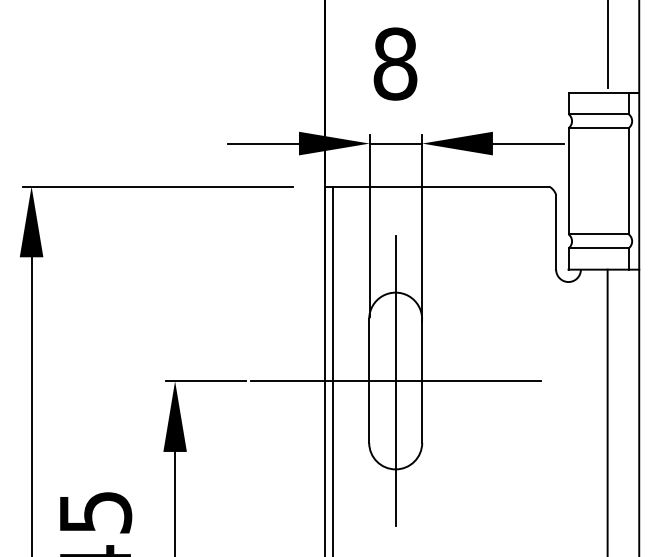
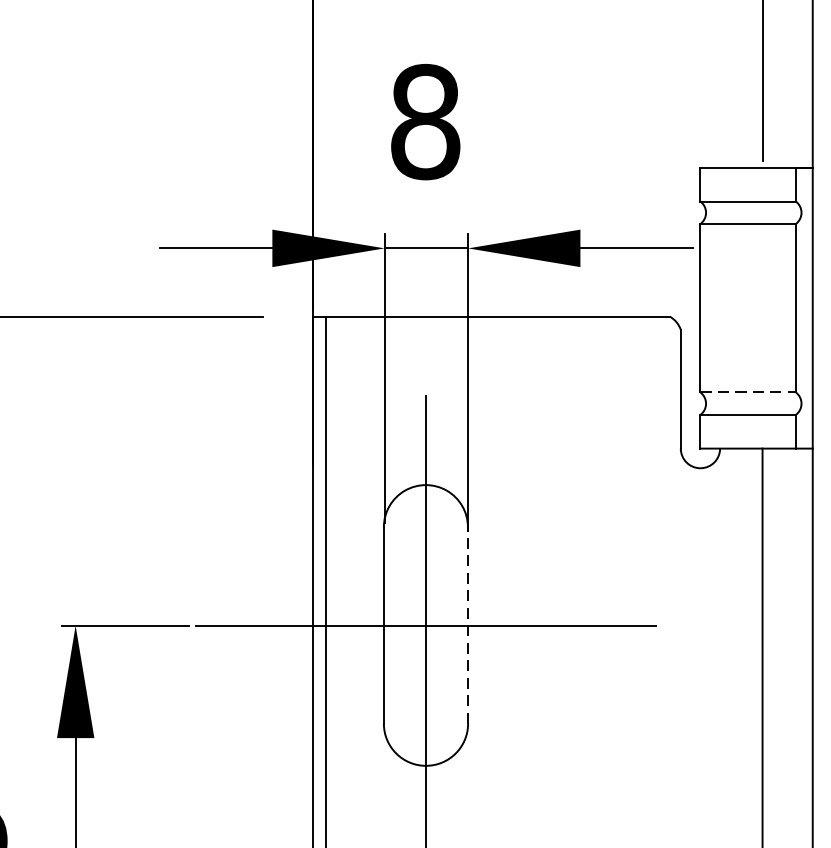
line: (599, 234) -> (749, 392), solid -> dashed
line: (422, 381) -> (468, 626), solid -> dashed

